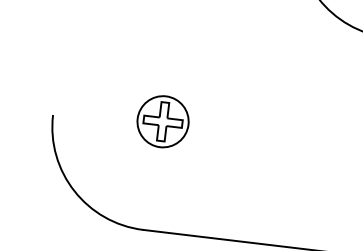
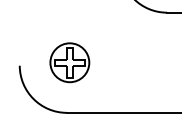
part: (162, 120) -> (69, 62), size x1.67

